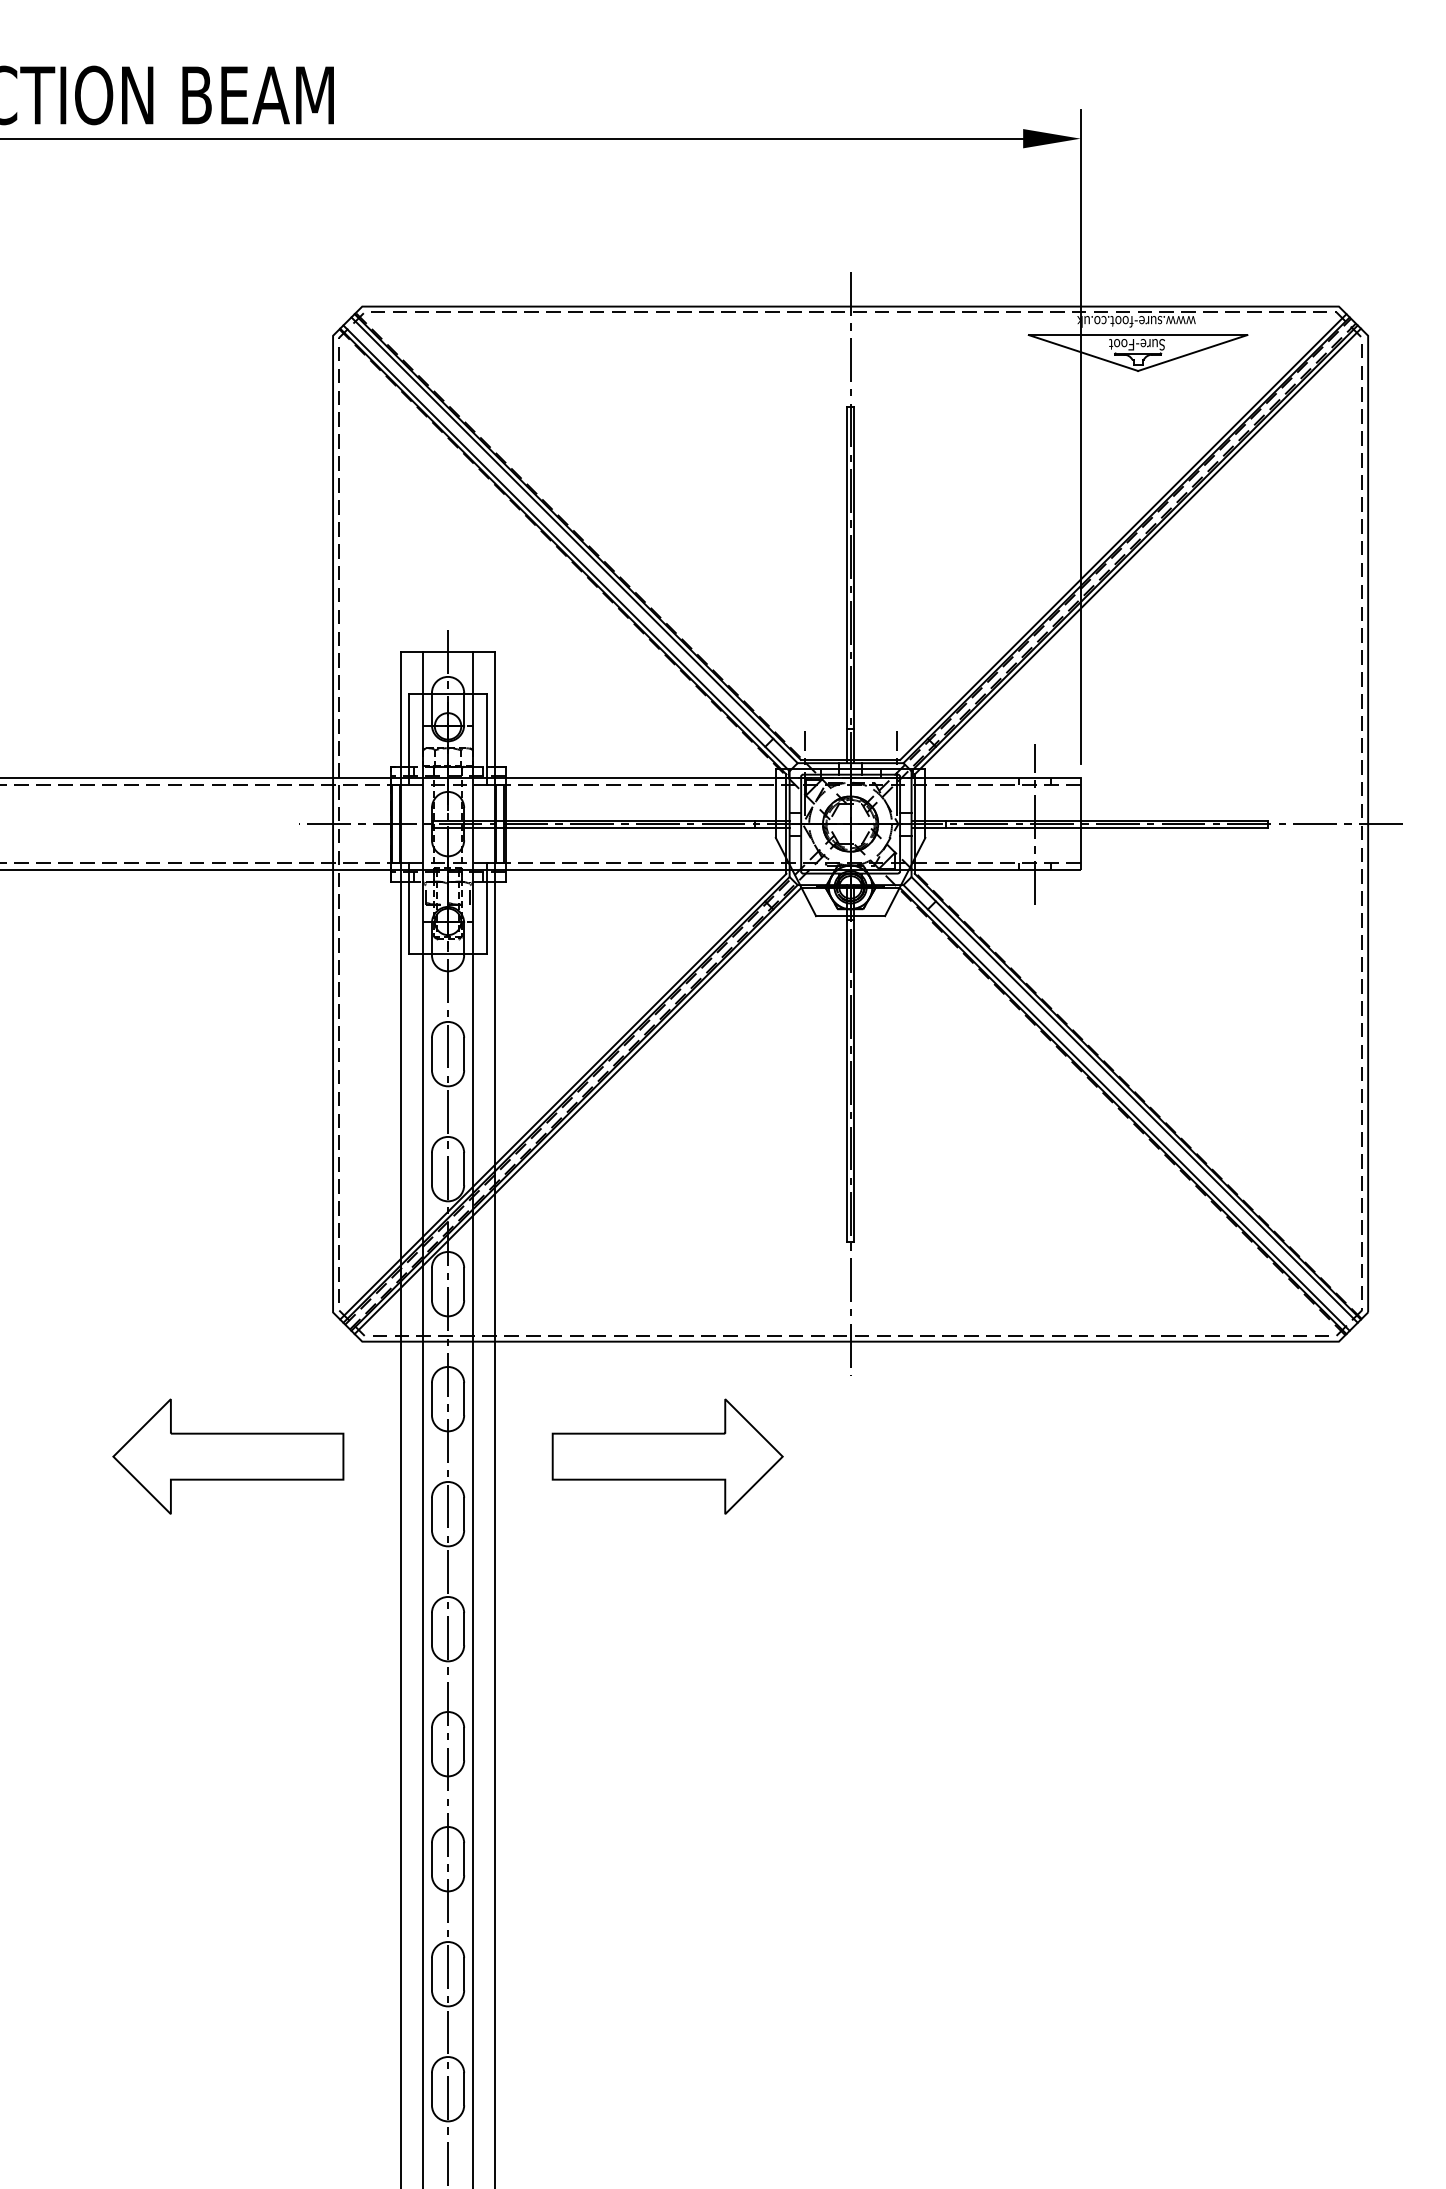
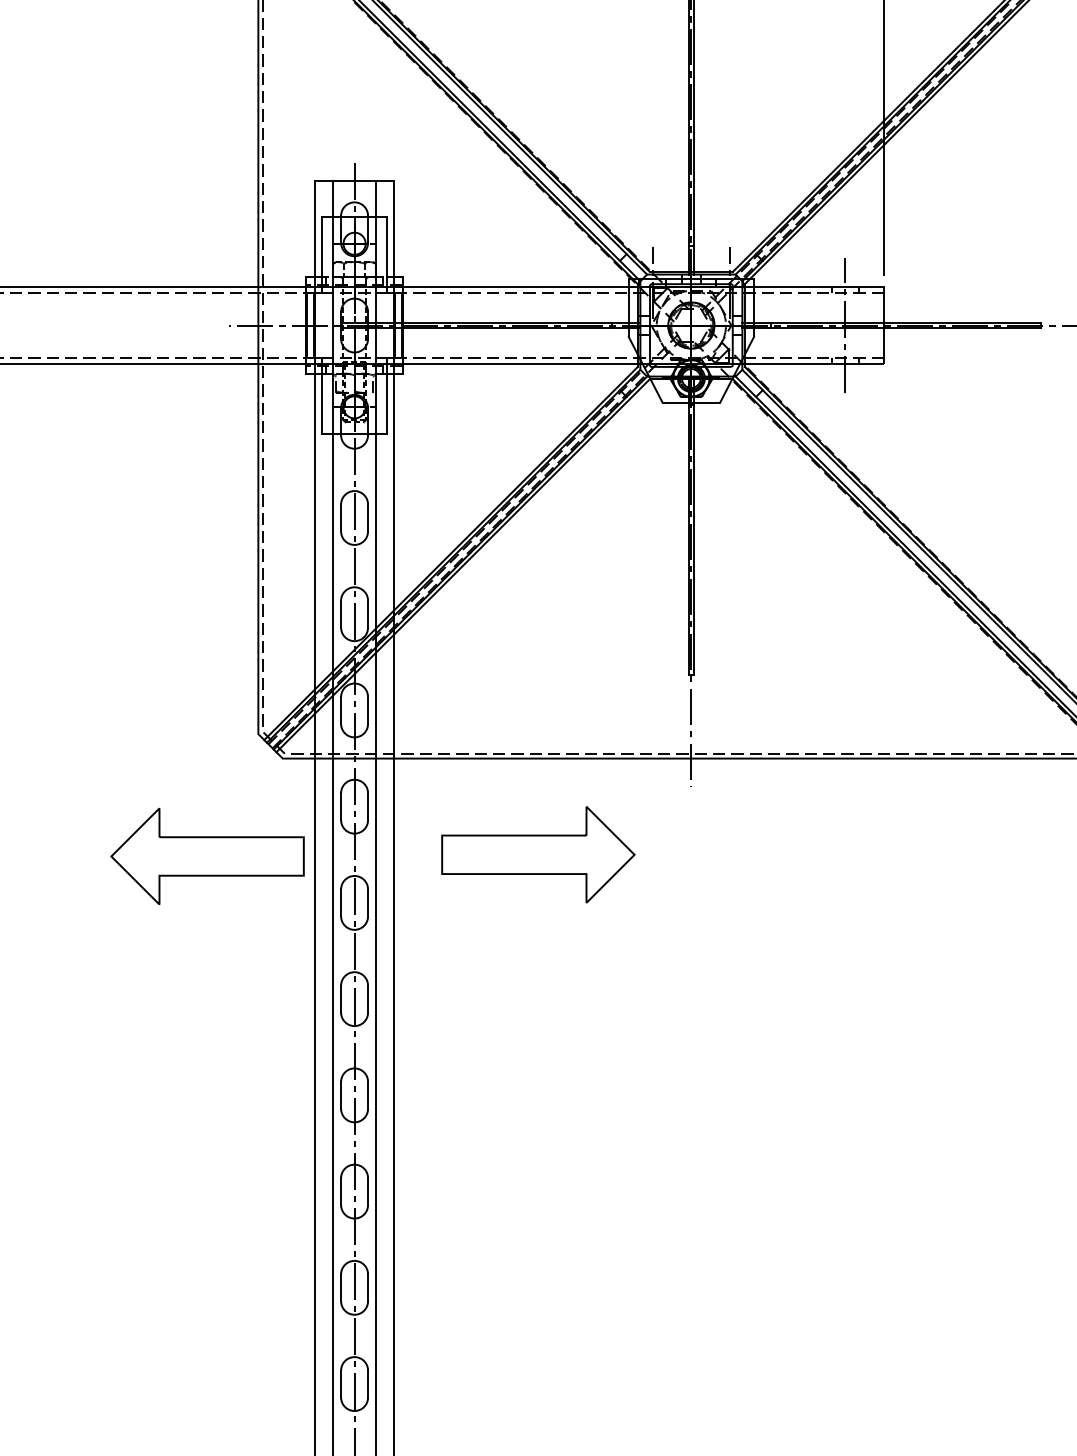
part: (228, 1456) -> (207, 856), moved

